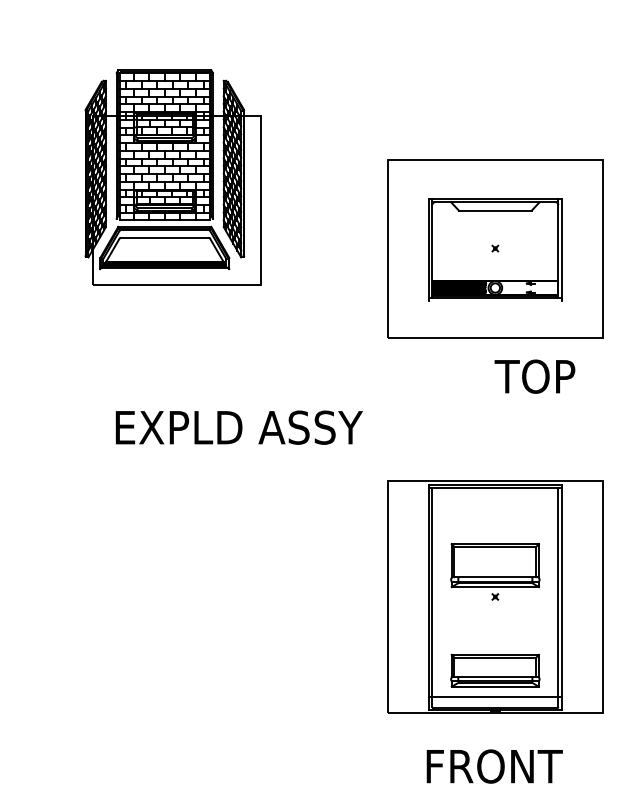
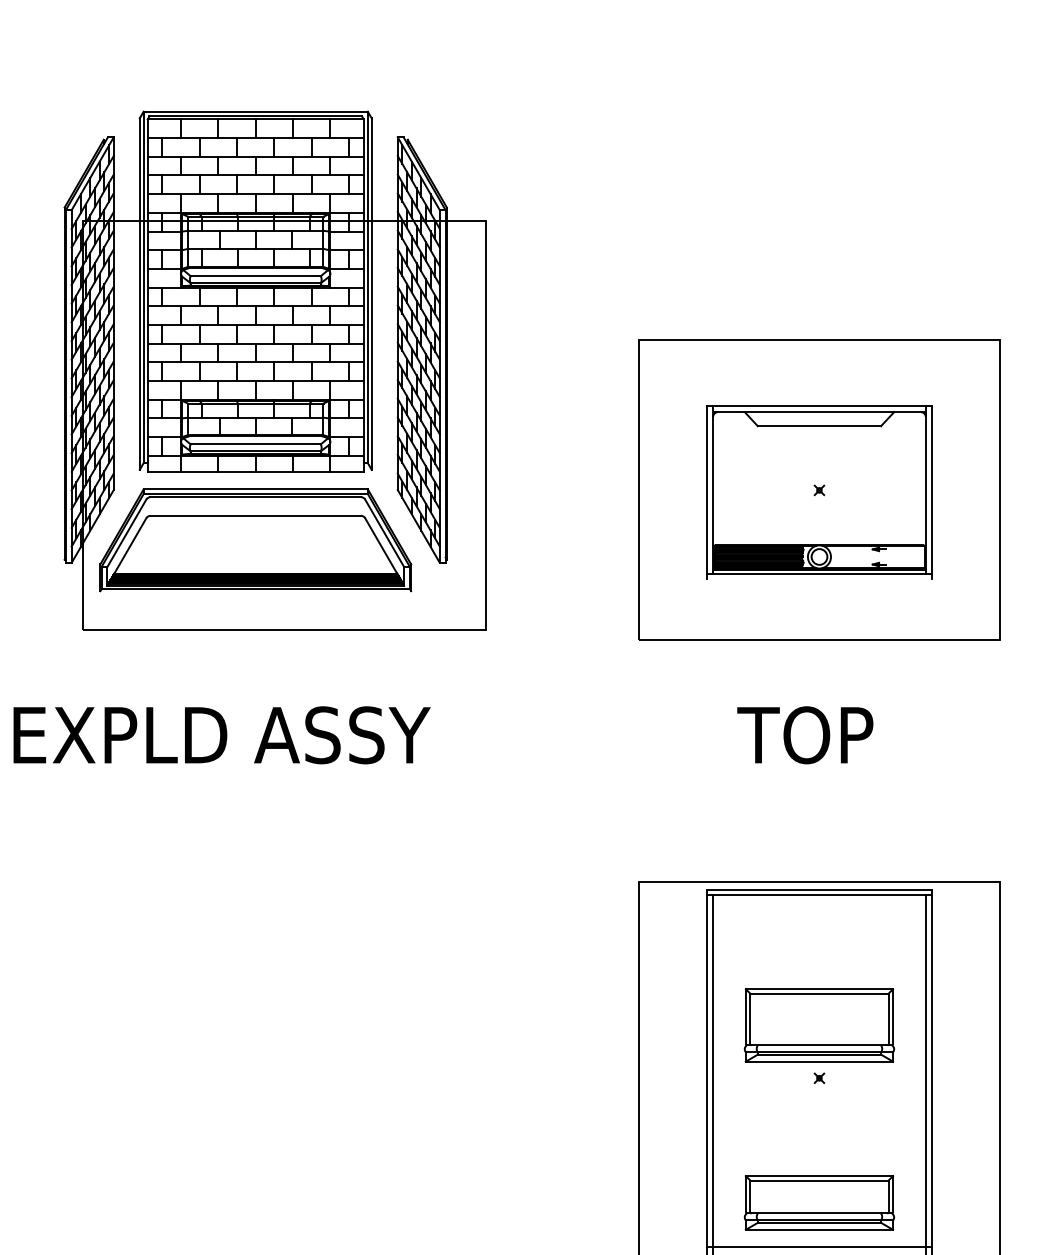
part: (172, 177) -> (274, 370), size x1.43
text: (534, 376) -> (804, 734), moved
text: (238, 427) -> (220, 734), moved

